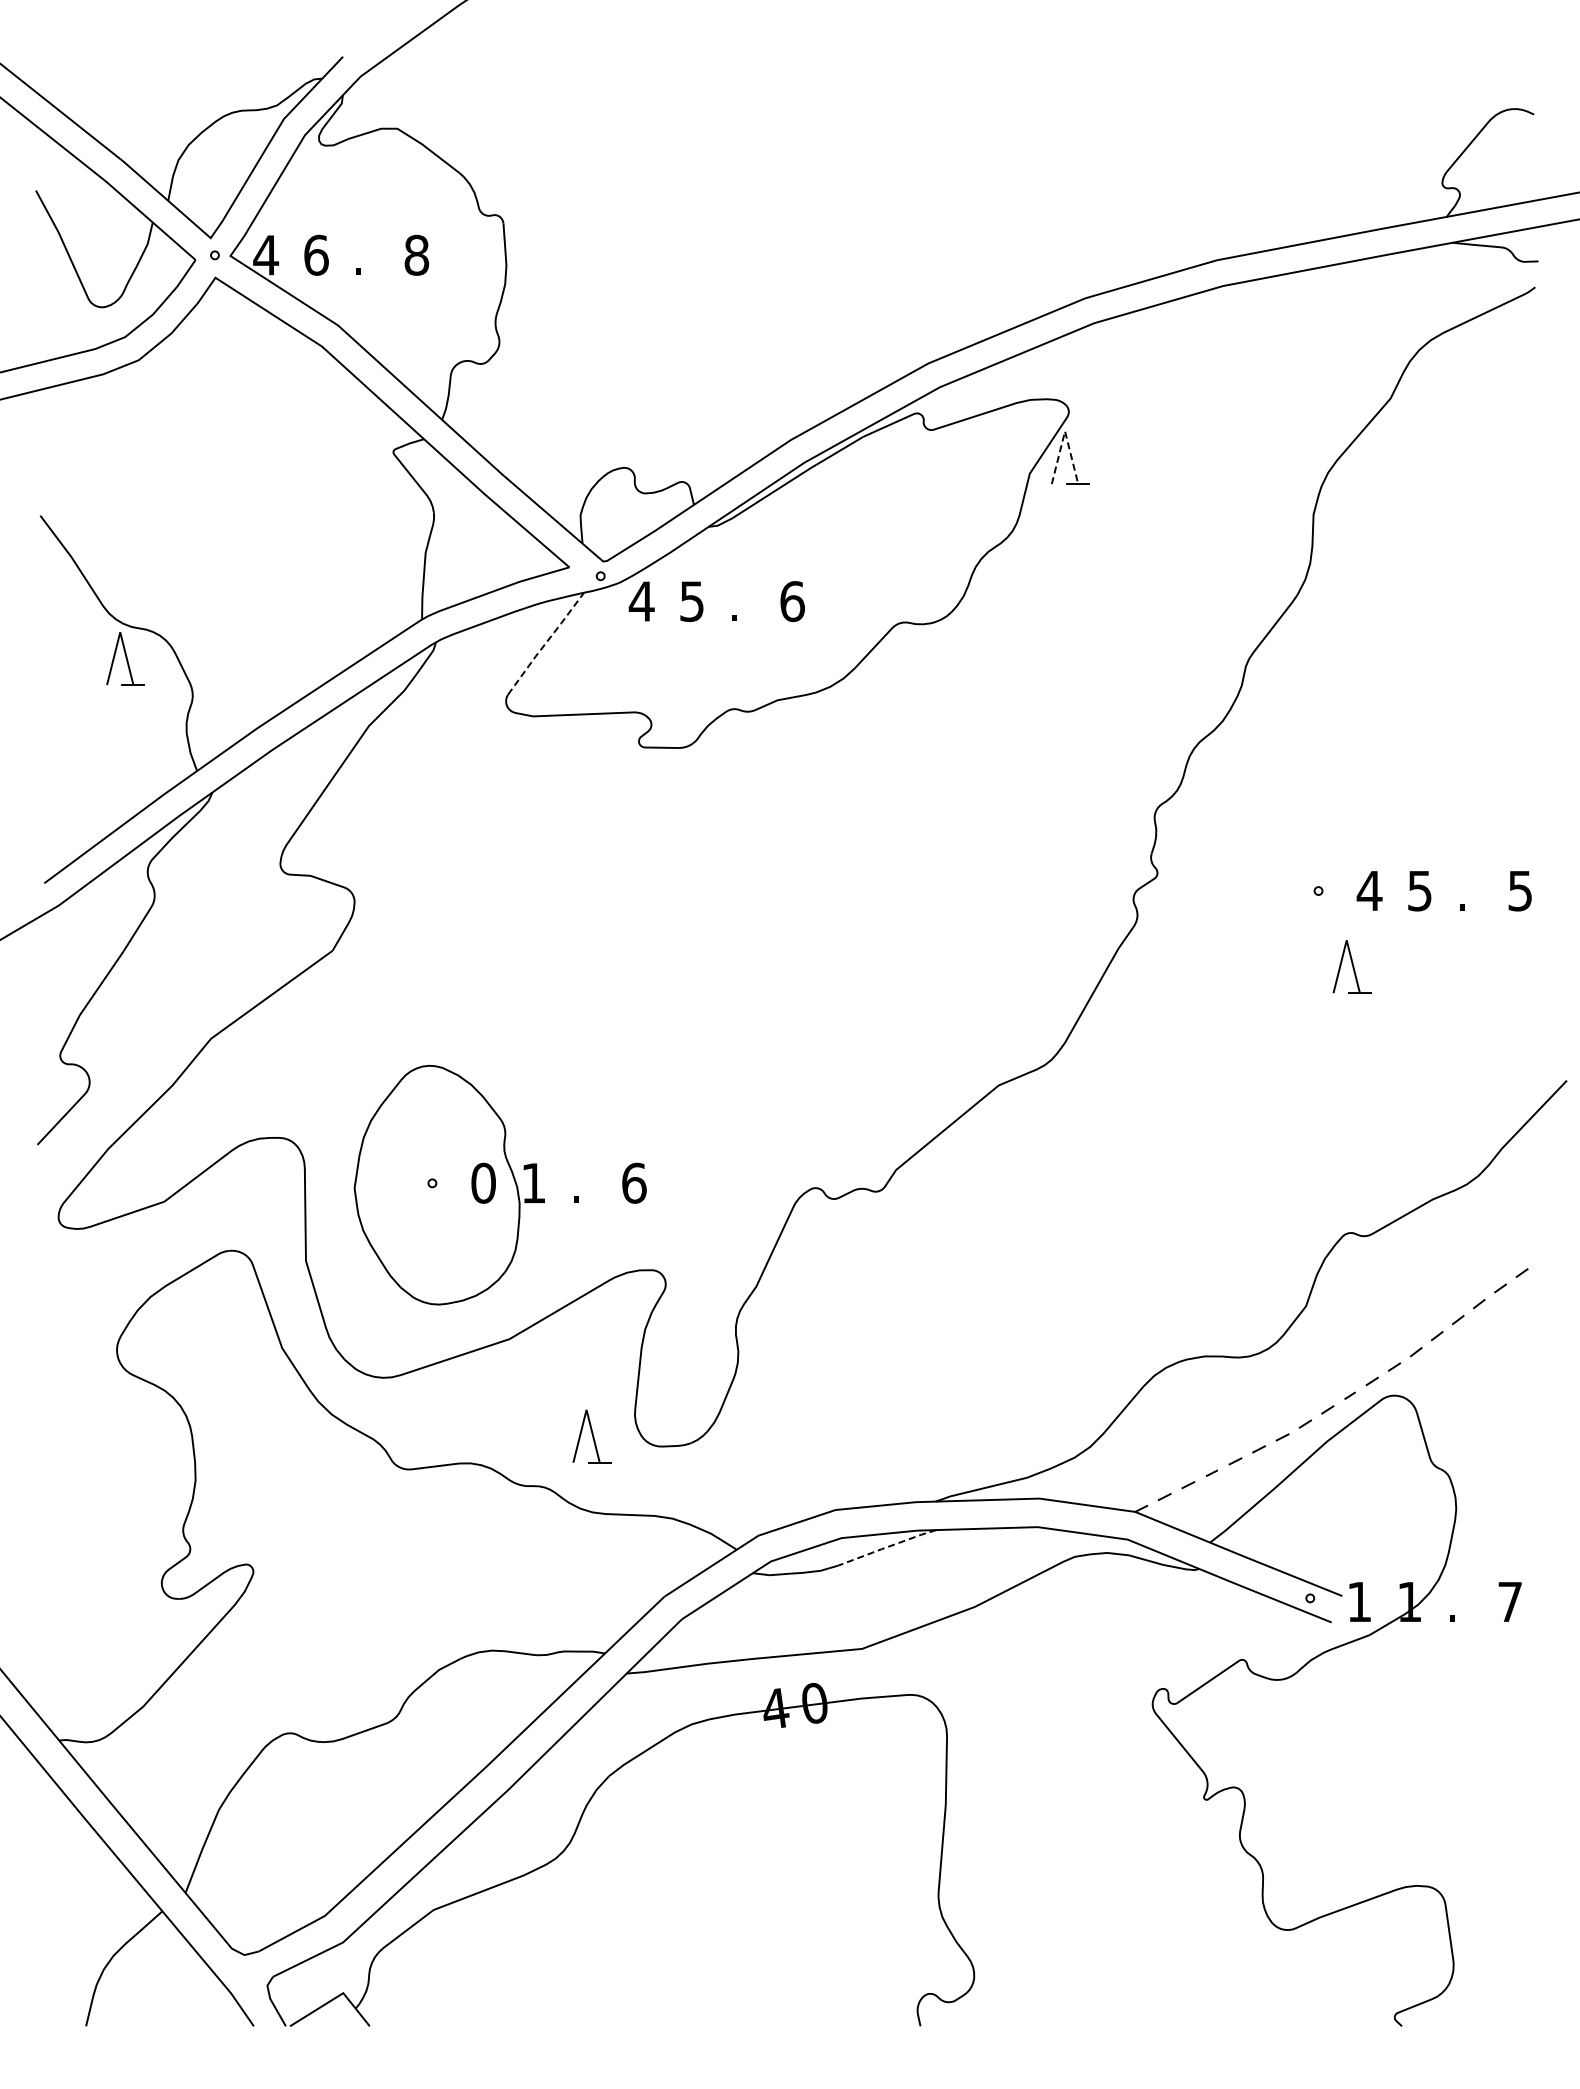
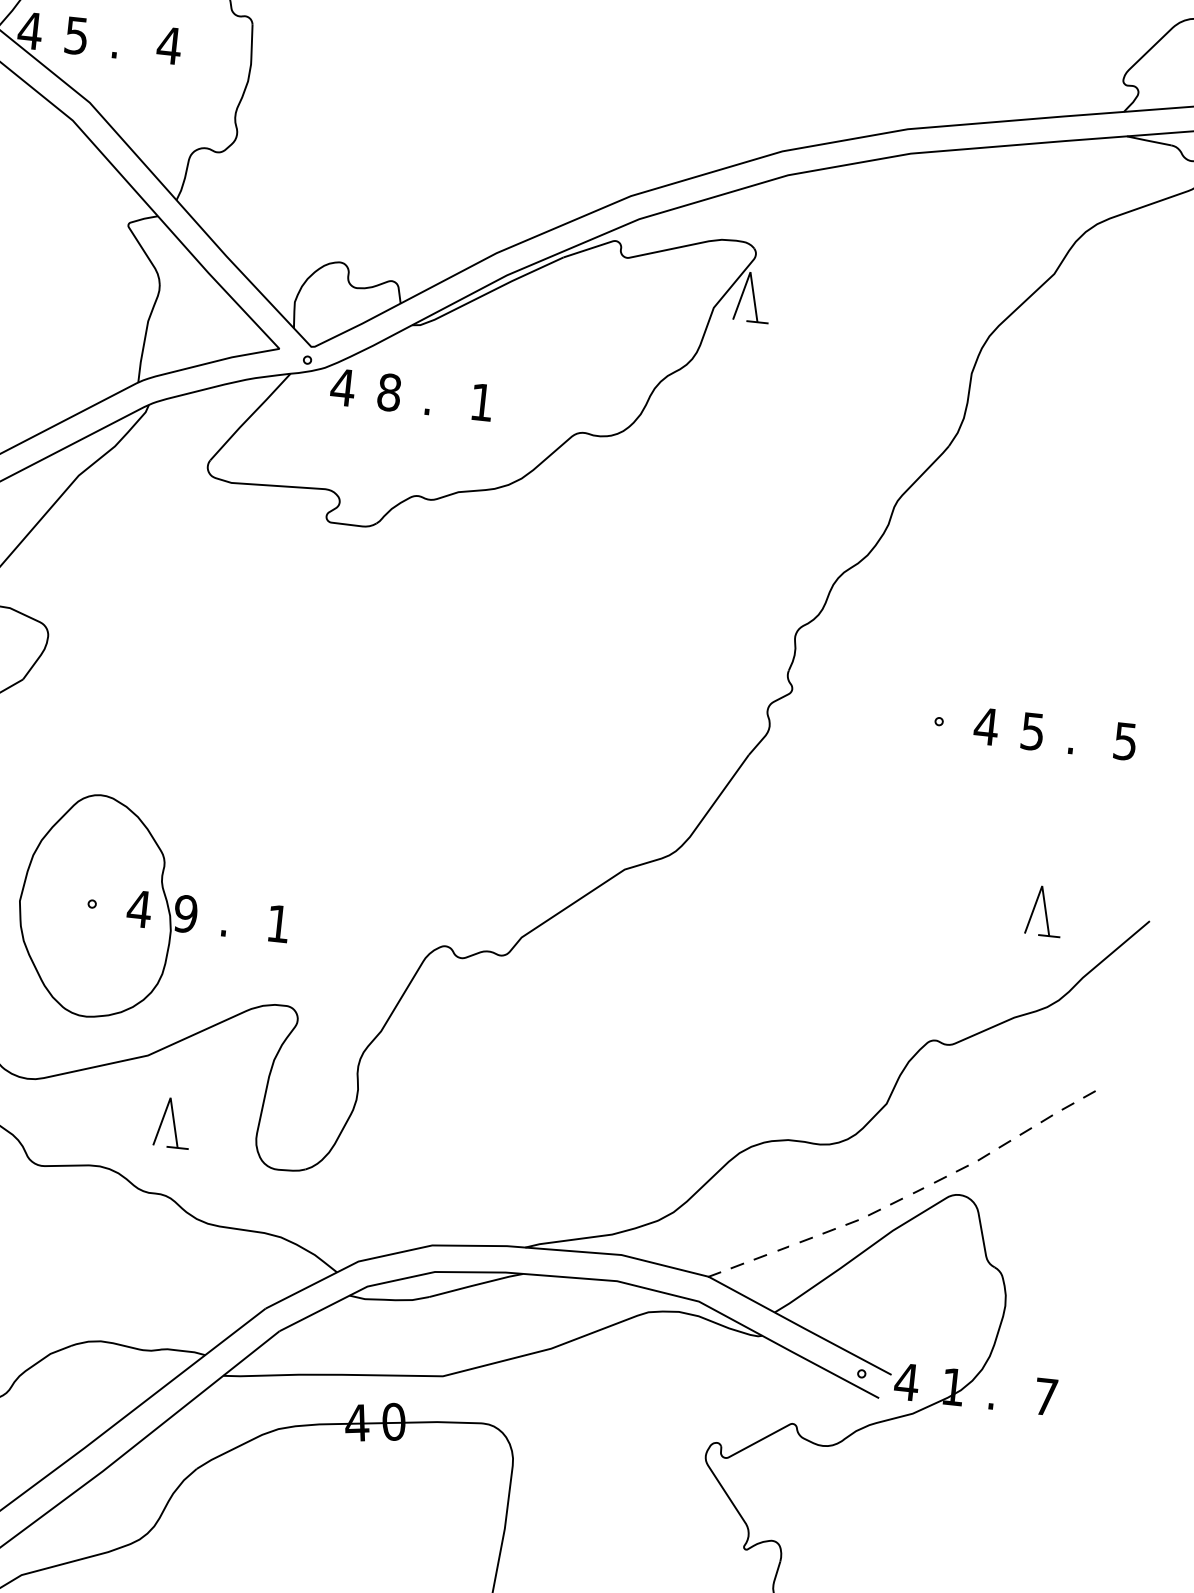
text: (316, 254) -> (76, 35), 6 -> 5
text: (416, 254) -> (169, 44), 8 -> 4
line: (1065, 431) -> (750, 272), dashed -> solid
text: (692, 601) -> (389, 392), 5 -> 8
text: (792, 601) -> (482, 402), 6 -> 1
line: (546, 643) -> (250, 416), dashed -> solid
part: (1351, 966) -> (1044, 910), moved
text: (483, 1182) -> (139, 908), 0 -> 4
text: (533, 1182) -> (185, 913), 1 -> 9
text: (634, 1182) -> (278, 923), 6 -> 1
part: (591, 1436) -> (172, 1122), moved
line: (887, 1547) -> (476, 1285), dashed -> solid
text: (1359, 1601) -> (906, 1381), 1 -> 4

